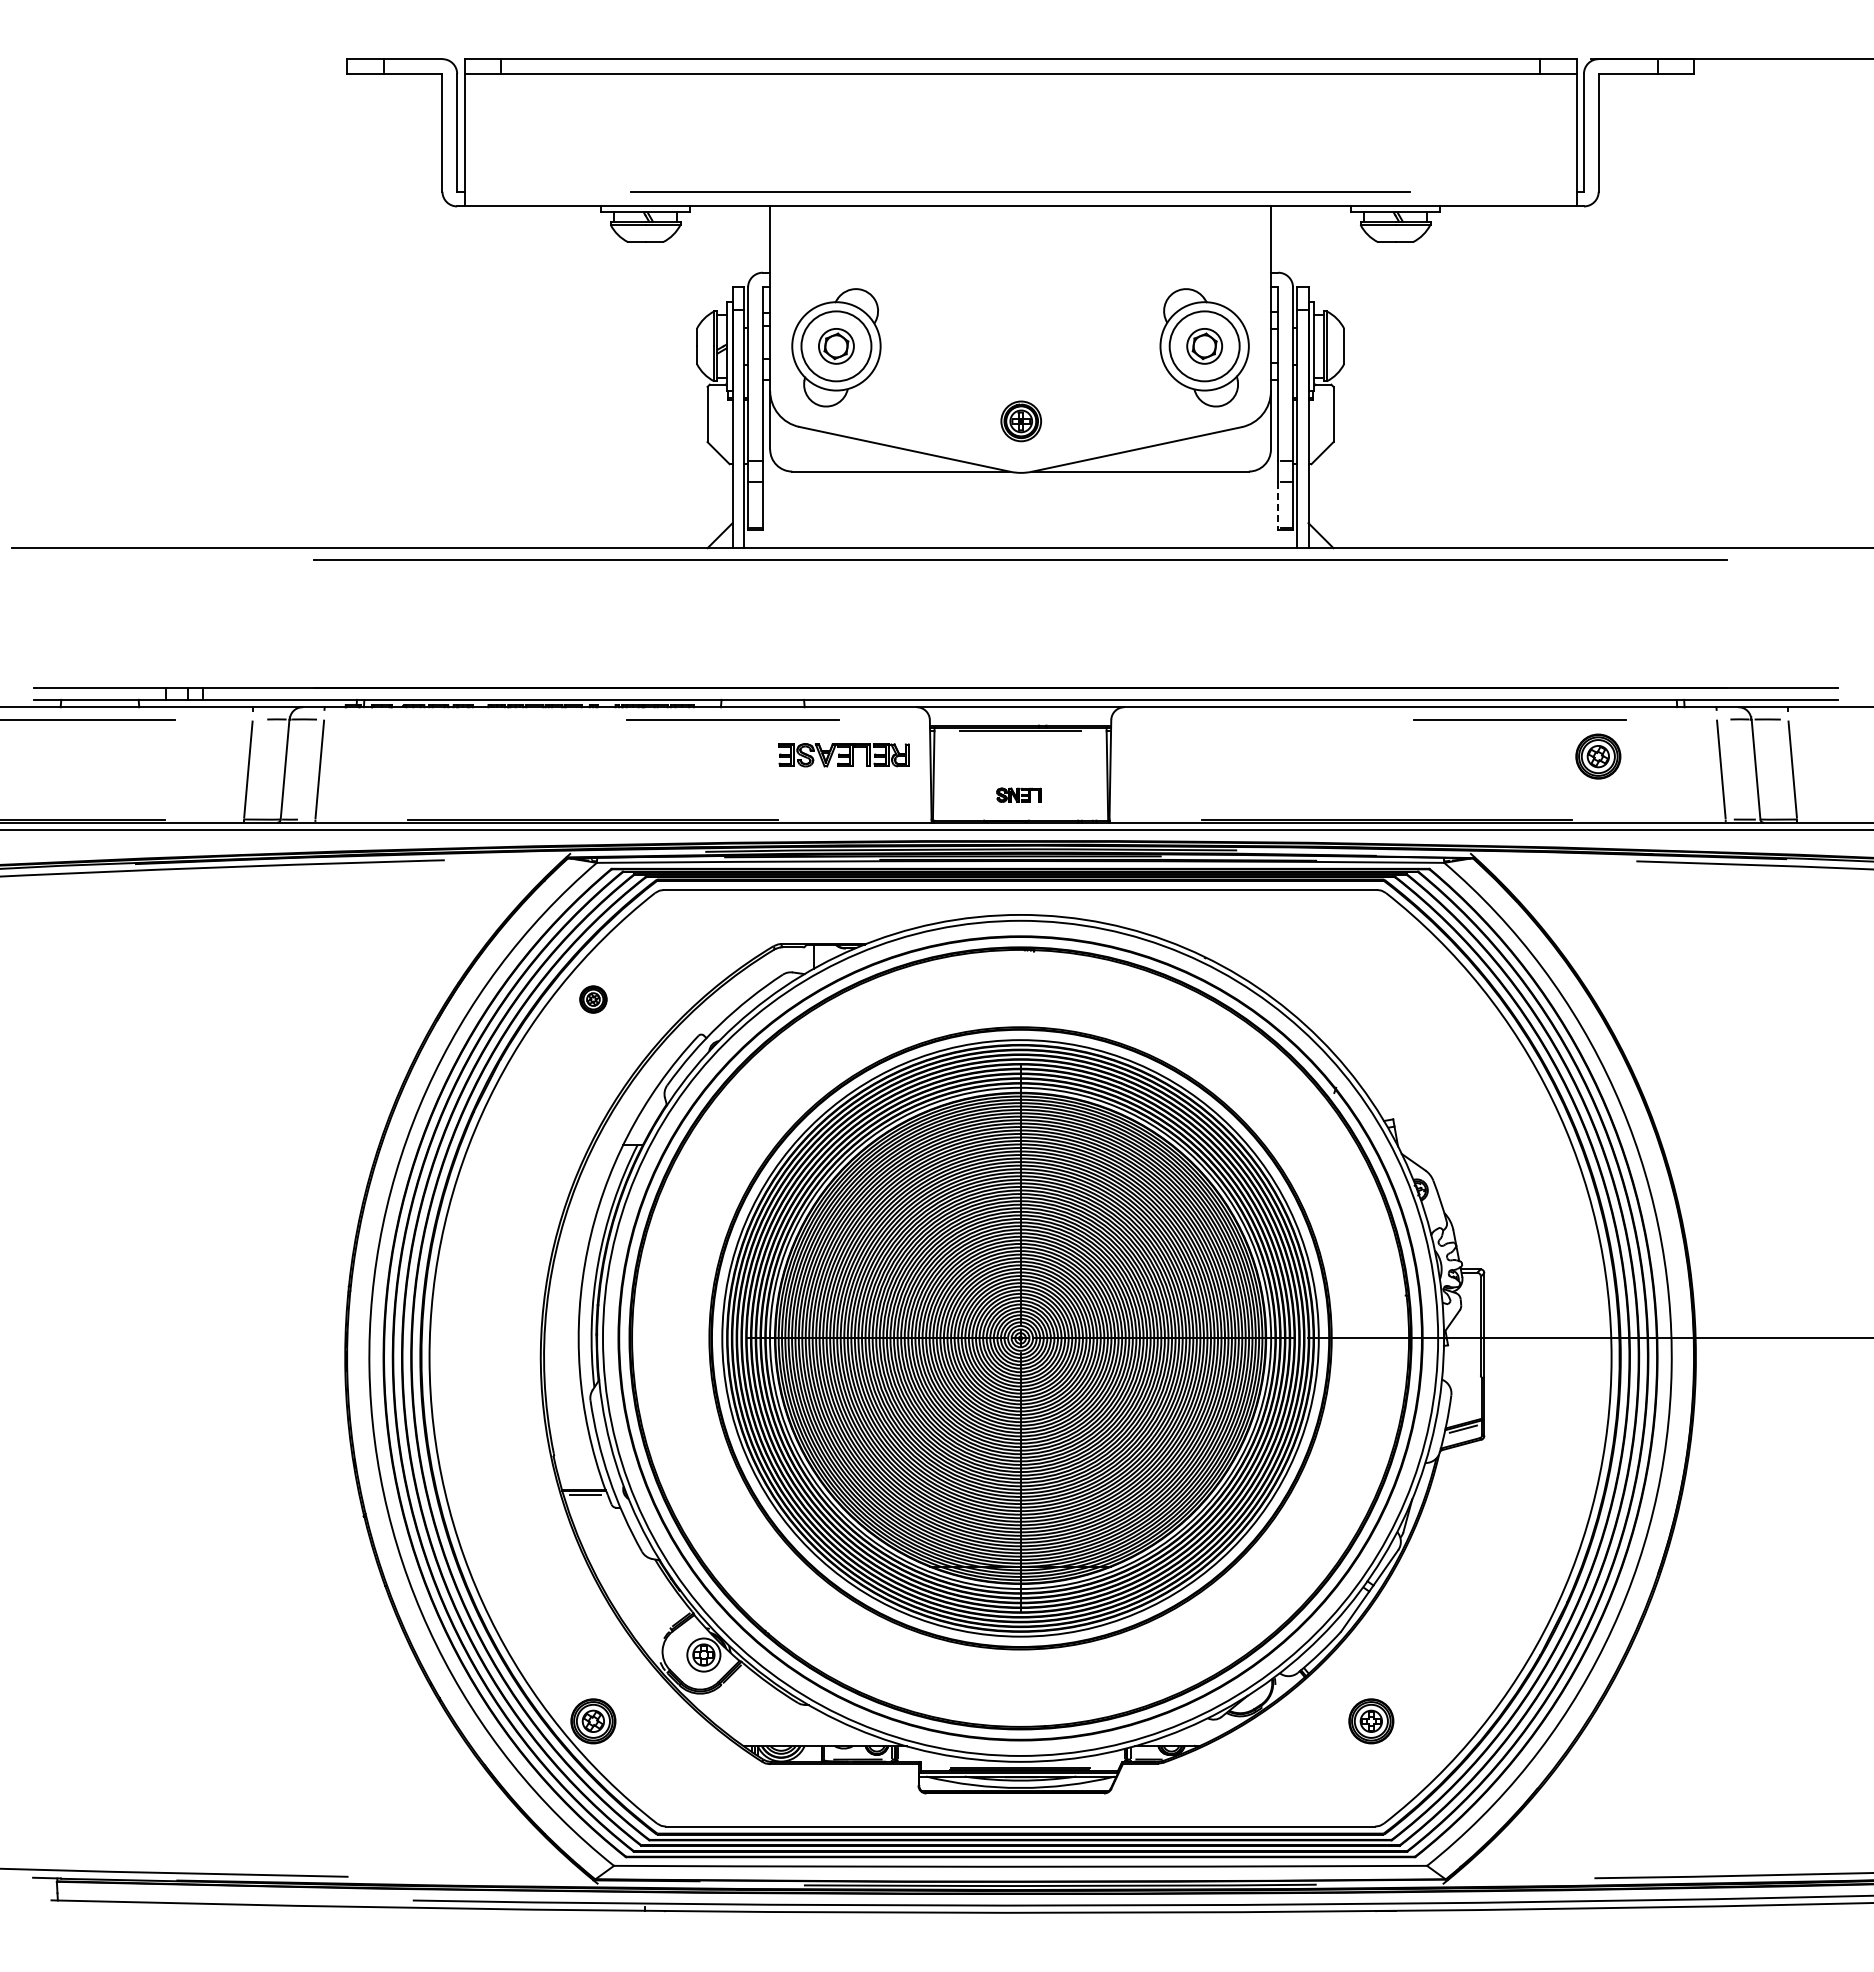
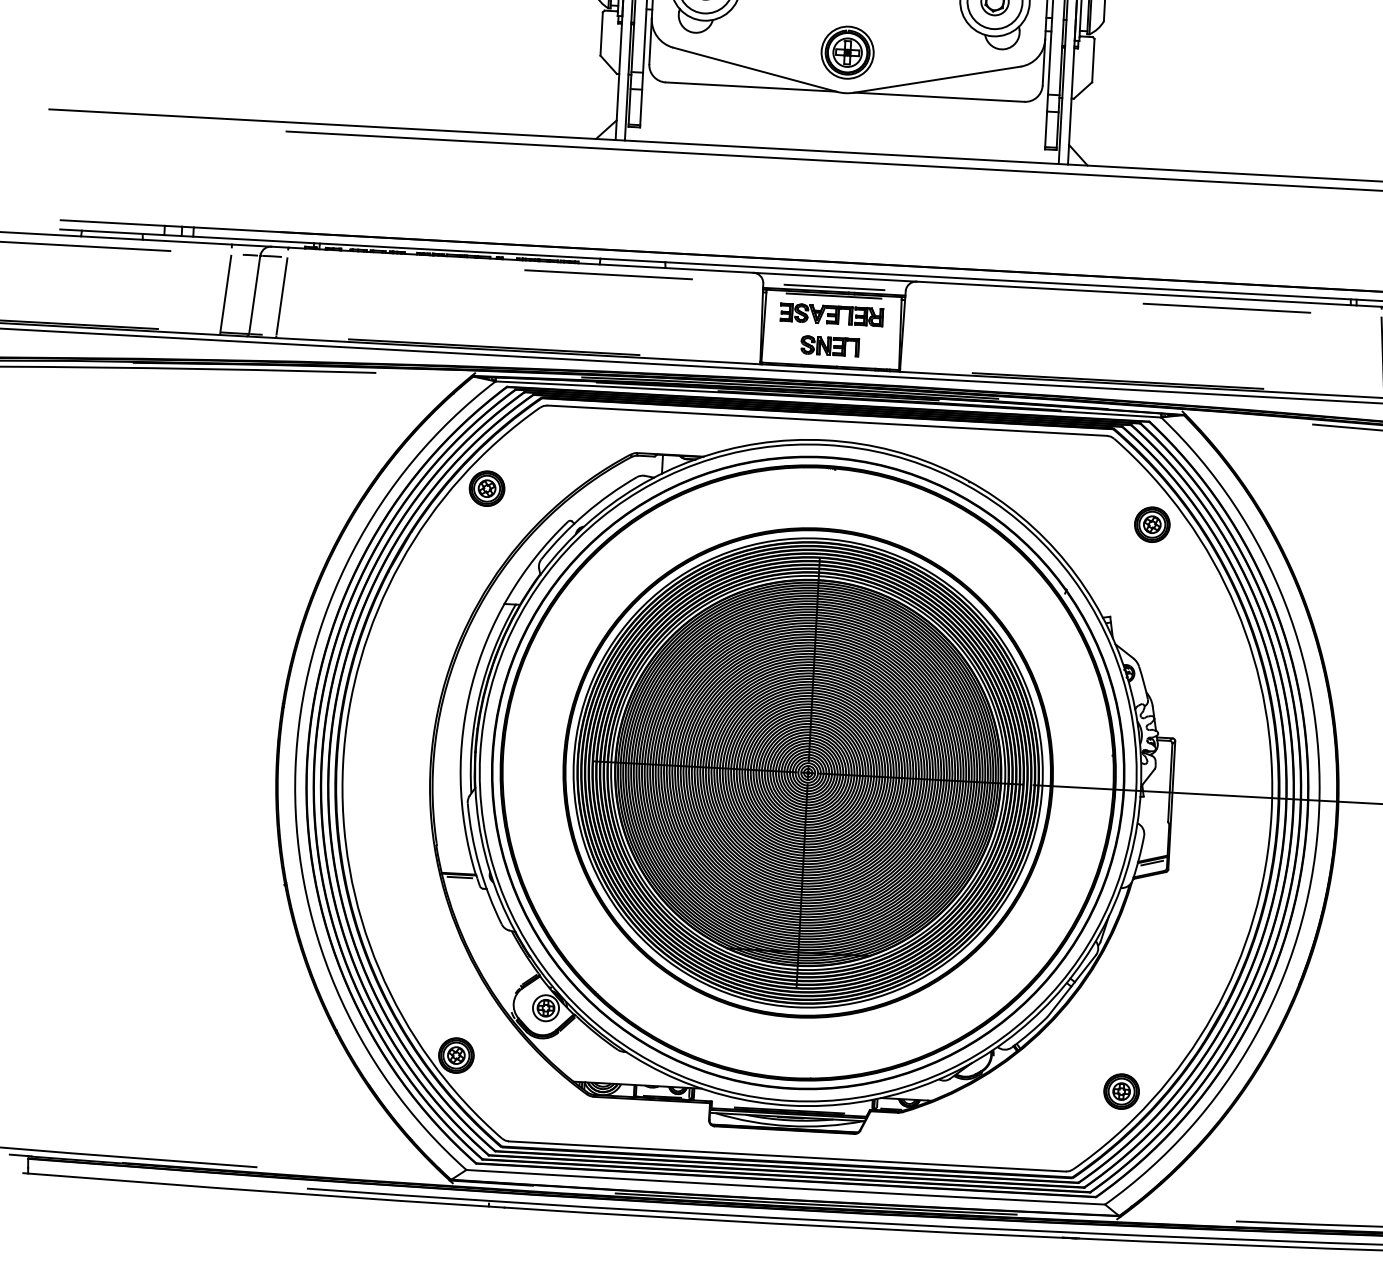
part: (1021, 421) -> (847, 52), size x1.67
line: (1278, 504) -> (1046, 128), dashed -> solid
line: (1020, 720) -> (834, 287), added
part: (843, 755) -> (831, 315), moved
part: (1598, 756) -> (1152, 524), moved
part: (1018, 795) -> (829, 346), size x1.67
part: (593, 999) -> (487, 488), size x1.67
part: (1371, 1721) -> (1121, 1091), moved

